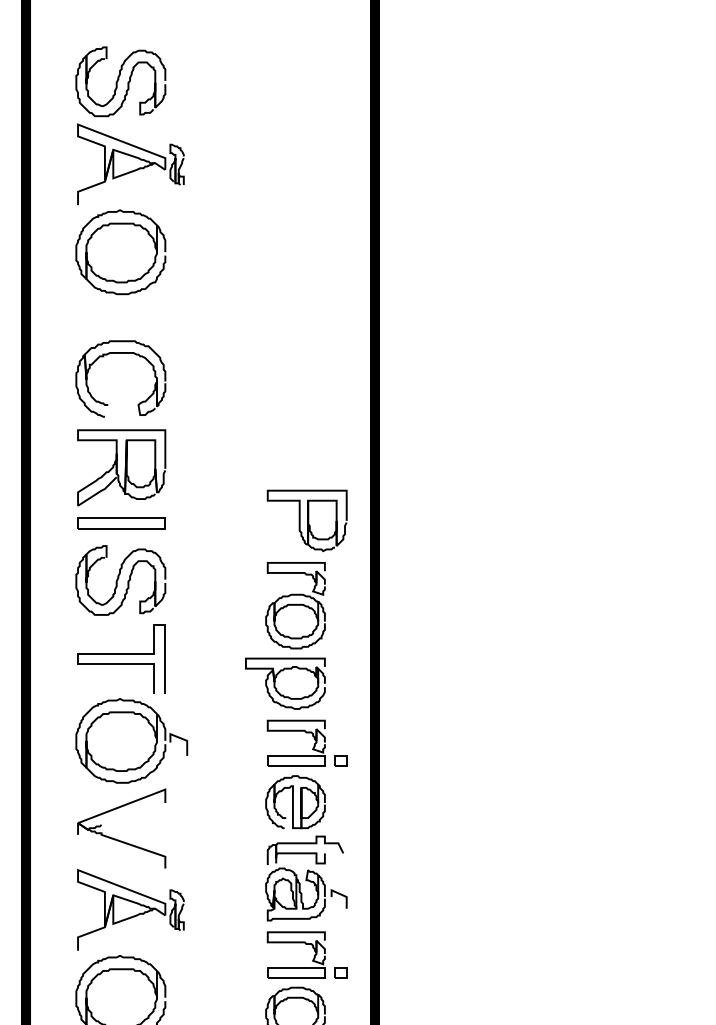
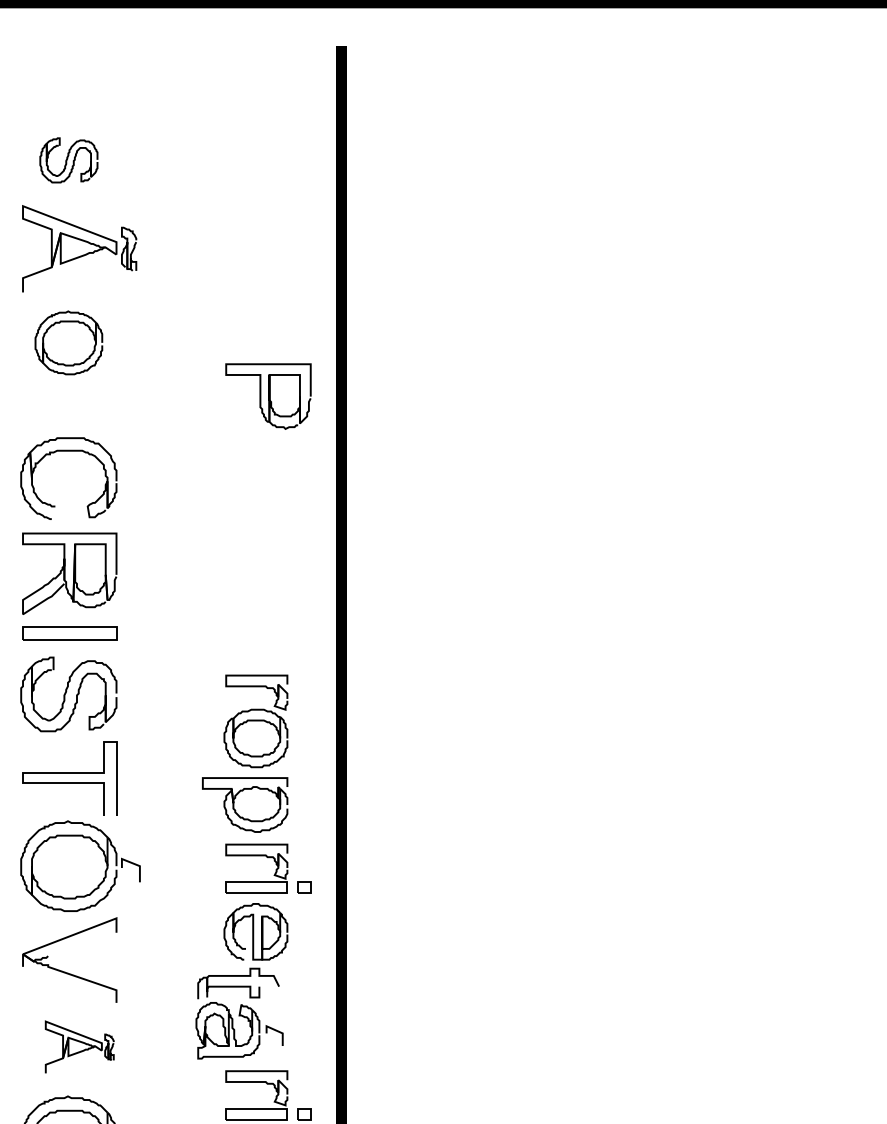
part: (120, 81) -> (68, 160), size x0.6
part: (120, 251) -> (68, 342), size x0.7
part: (307, 520) -> (268, 396), moved
part: (306, 878) -> (239, 1013), moved
part: (130, 909) -> (79, 1046), size x0.6

